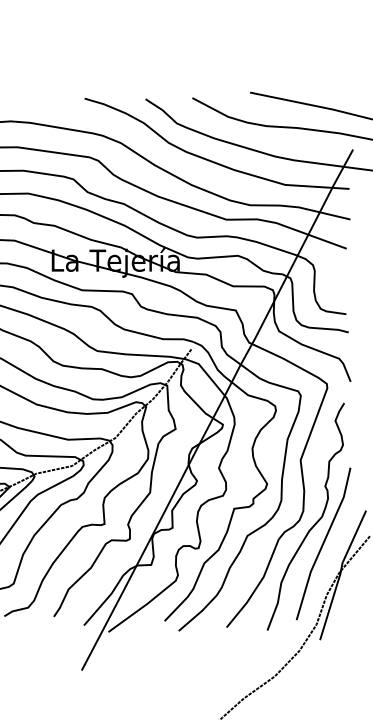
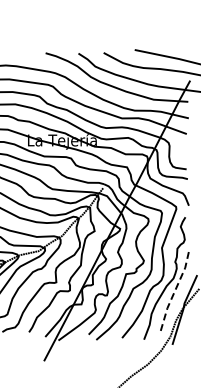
line: (322, 544) -> (173, 293), solid -> dashed

